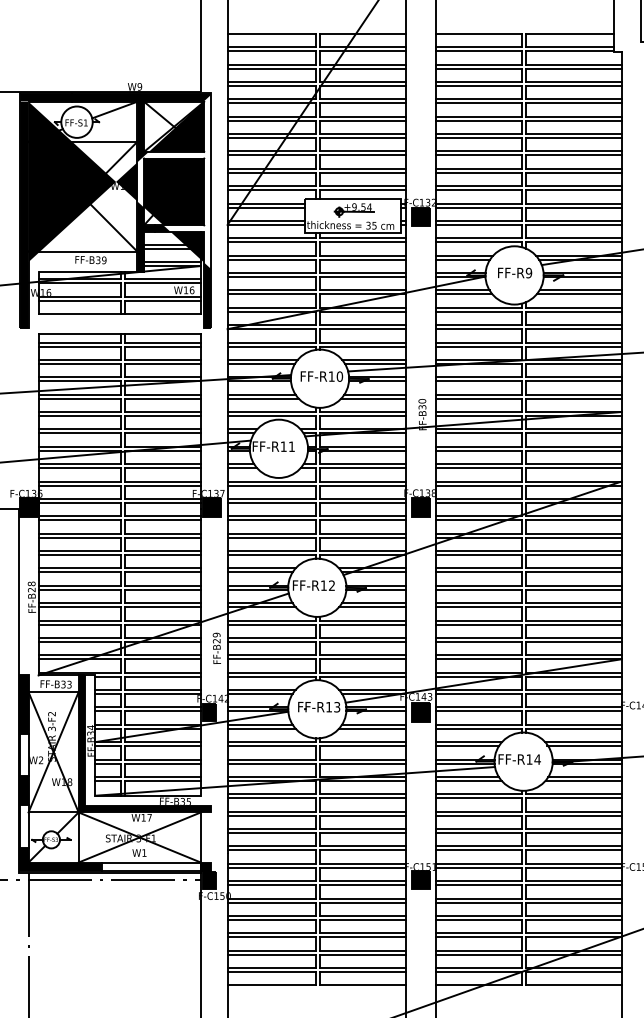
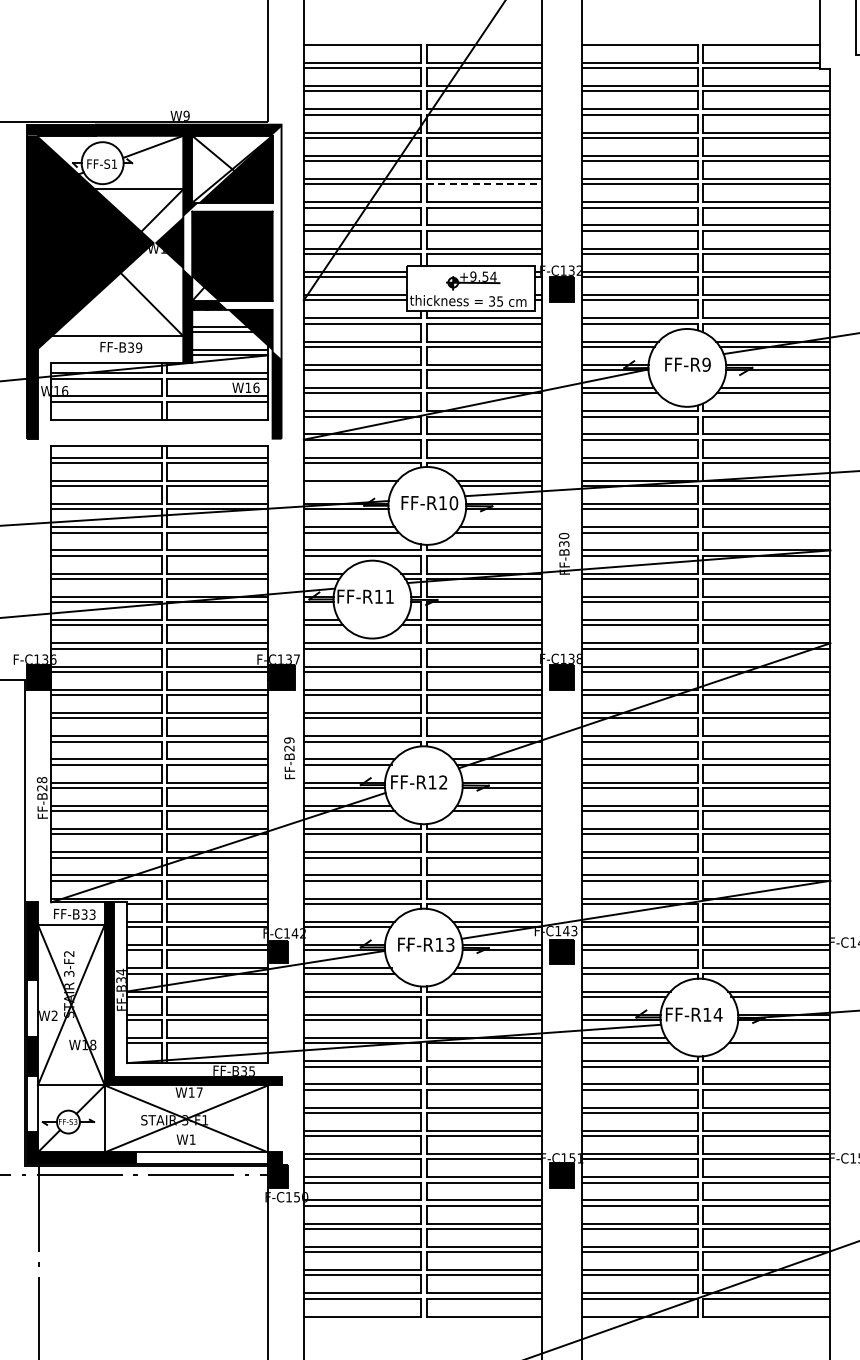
line: (362, 138) -> (484, 184), solid -> dashed
line: (261, 364) -> (348, 486), removed
text: (216, 648) -> (289, 758), moved
line: (585, 776) -> (781, 1037), removed

